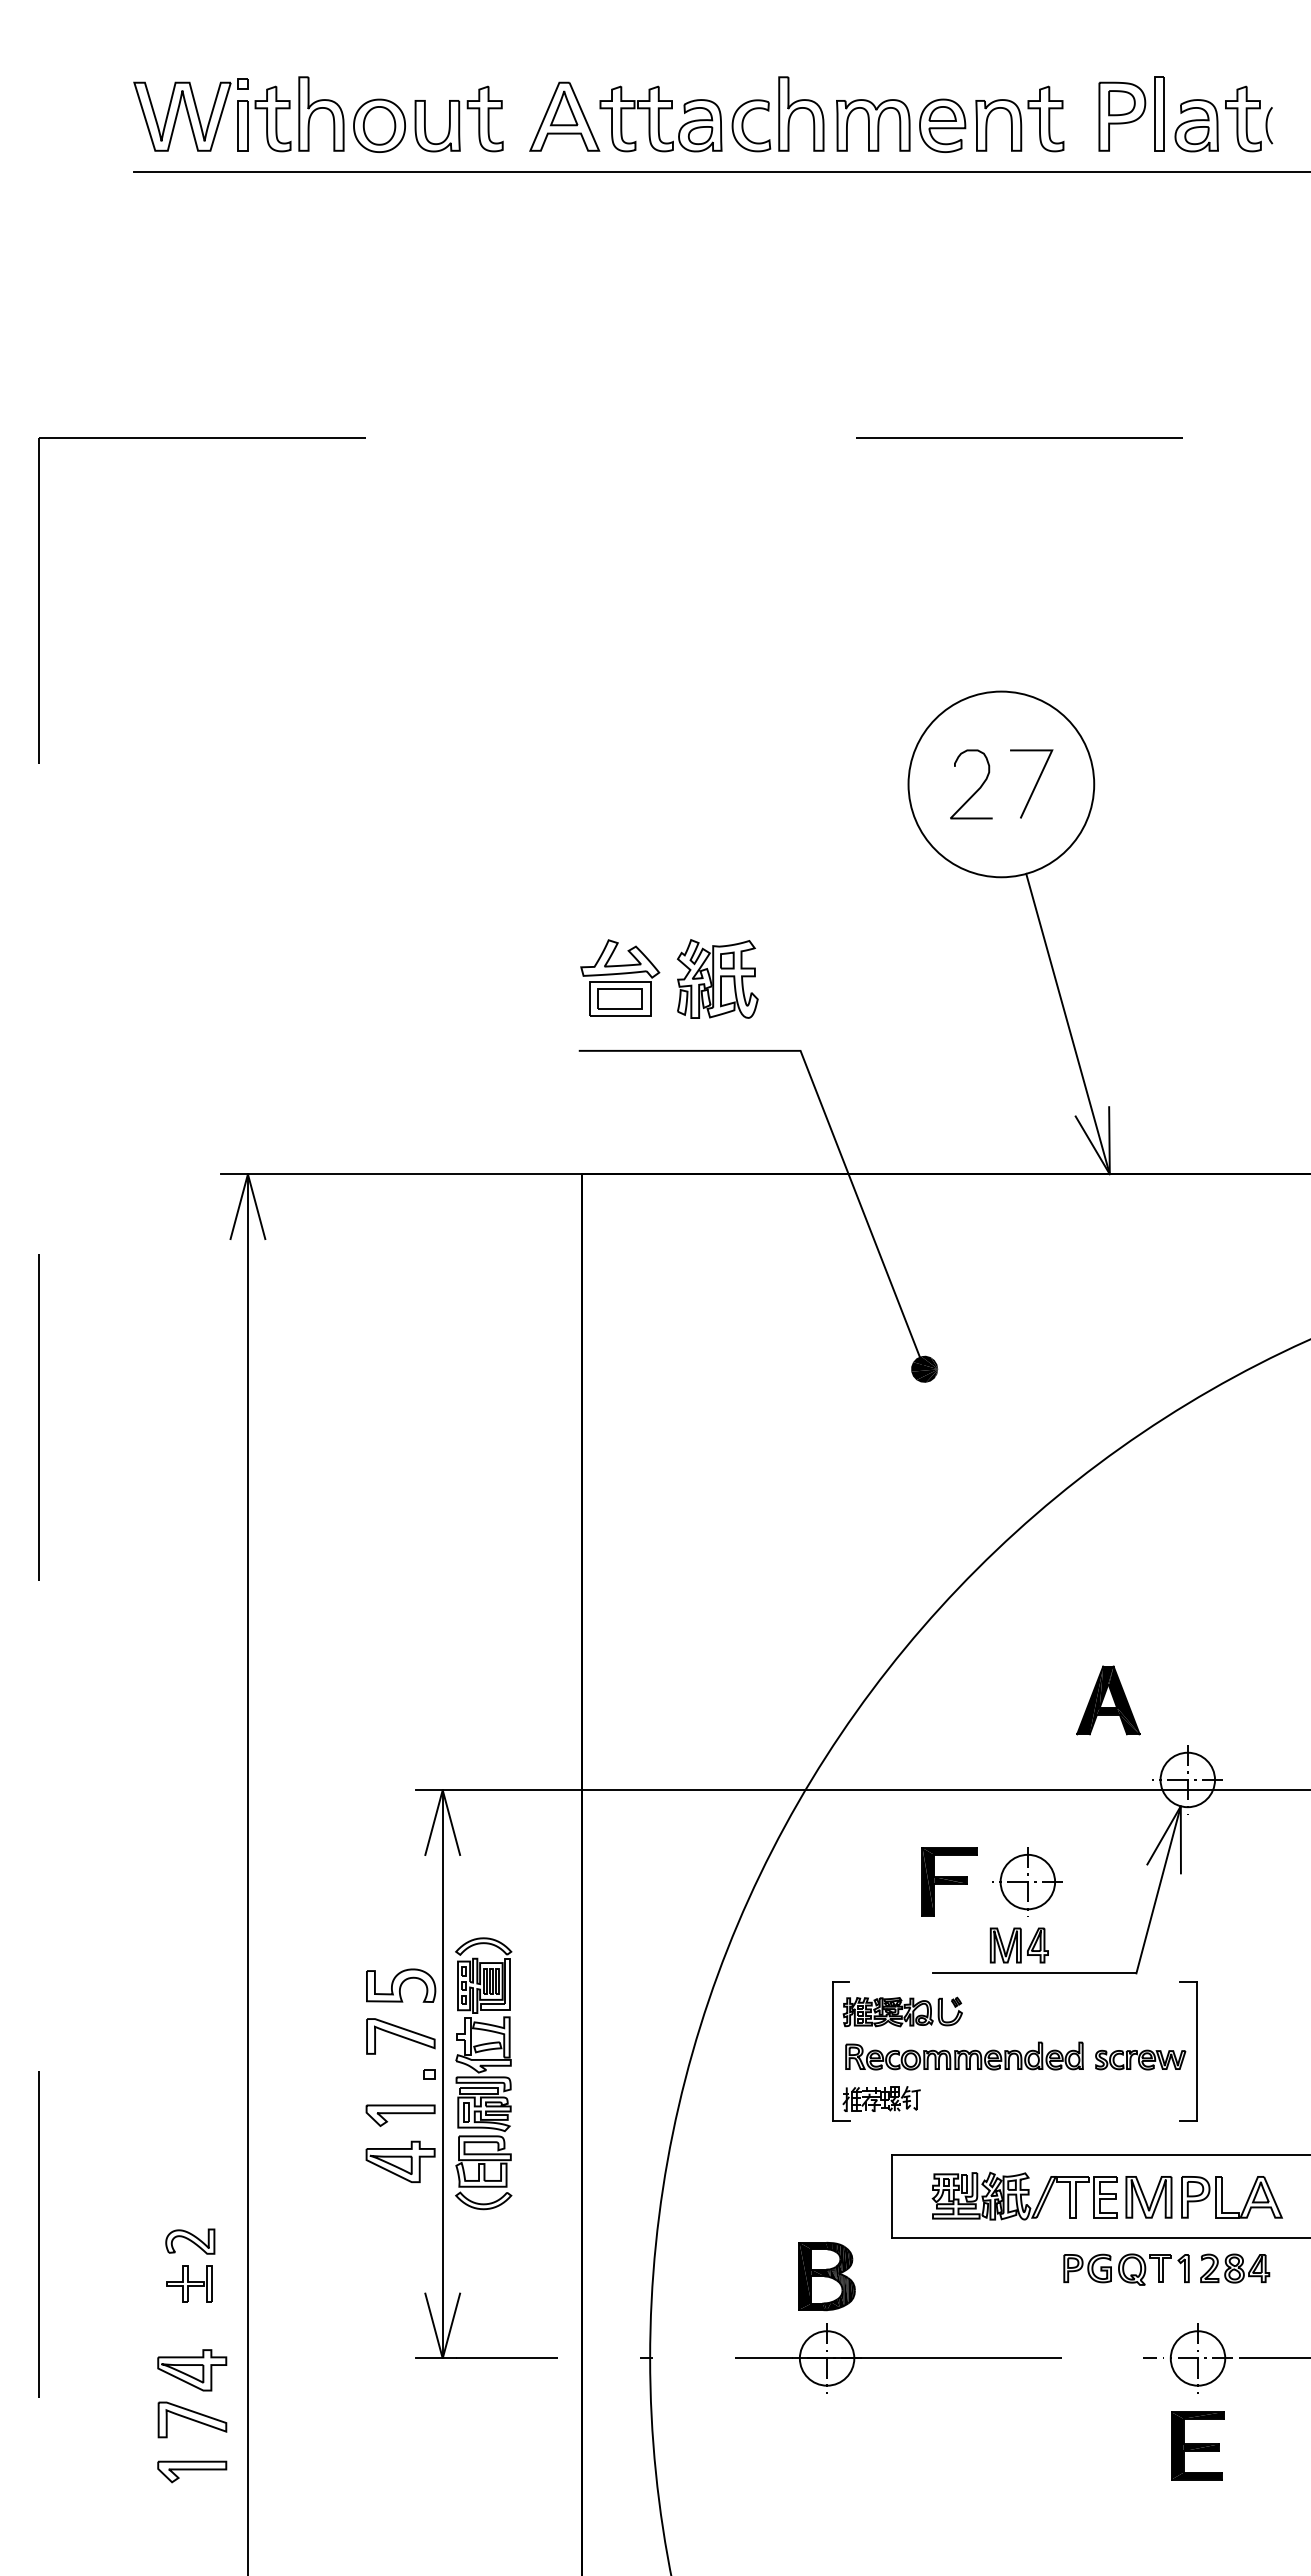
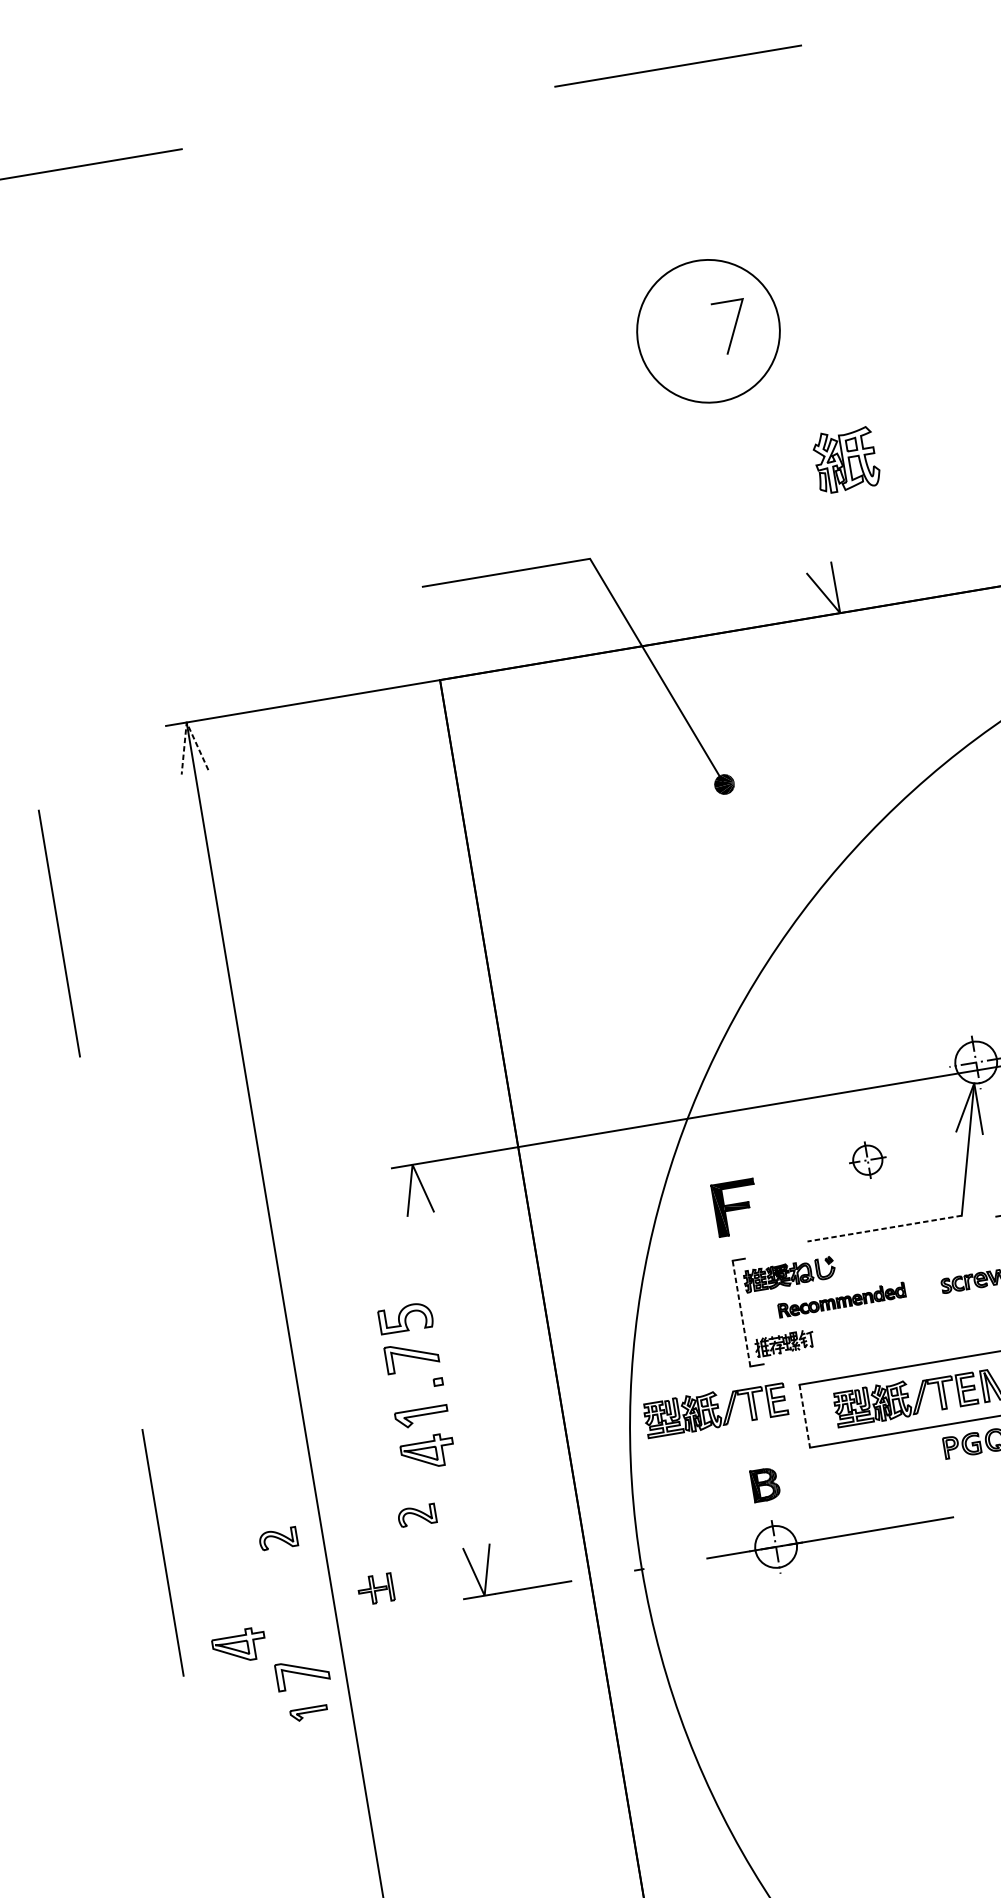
curve: (977, 789) -> (691, 338), removed
part: (620, 977) -> (444, 526), removed
part: (717, 978) -> (846, 459), moved
line: (1067, 1023) -> (789, 504), removed
line: (247, 1174) -> (186, 722), solid -> dashed
part: (1108, 1700) -> (906, 1012), removed
part: (949, 1881) -> (736, 1207), moved
part: (1027, 1881) -> (867, 1159), size x0.7
part: (1018, 1945) -> (868, 1209), removed
line: (1034, 1973) -> (884, 1228), solid -> dashed
line: (832, 2051) -> (741, 1313), solid -> dashed
part: (964, 2055) -> (841, 1299), size x0.7
part: (483, 2073) -> (479, 1374), removed
line: (442, 2074) -> (448, 1380), removed
part: (778, 2168) -> (715, 1409), added
line: (891, 2197) -> (804, 1416), solid -> dashed
part: (373, 2241) -> (417, 1515), added
part: (826, 2276) -> (765, 1484), size x0.6
part: (189, 2283) -> (375, 1589), moved
part: (192, 2370) -> (239, 1646), moved
part: (192, 2471) -> (309, 1713), size x0.7

